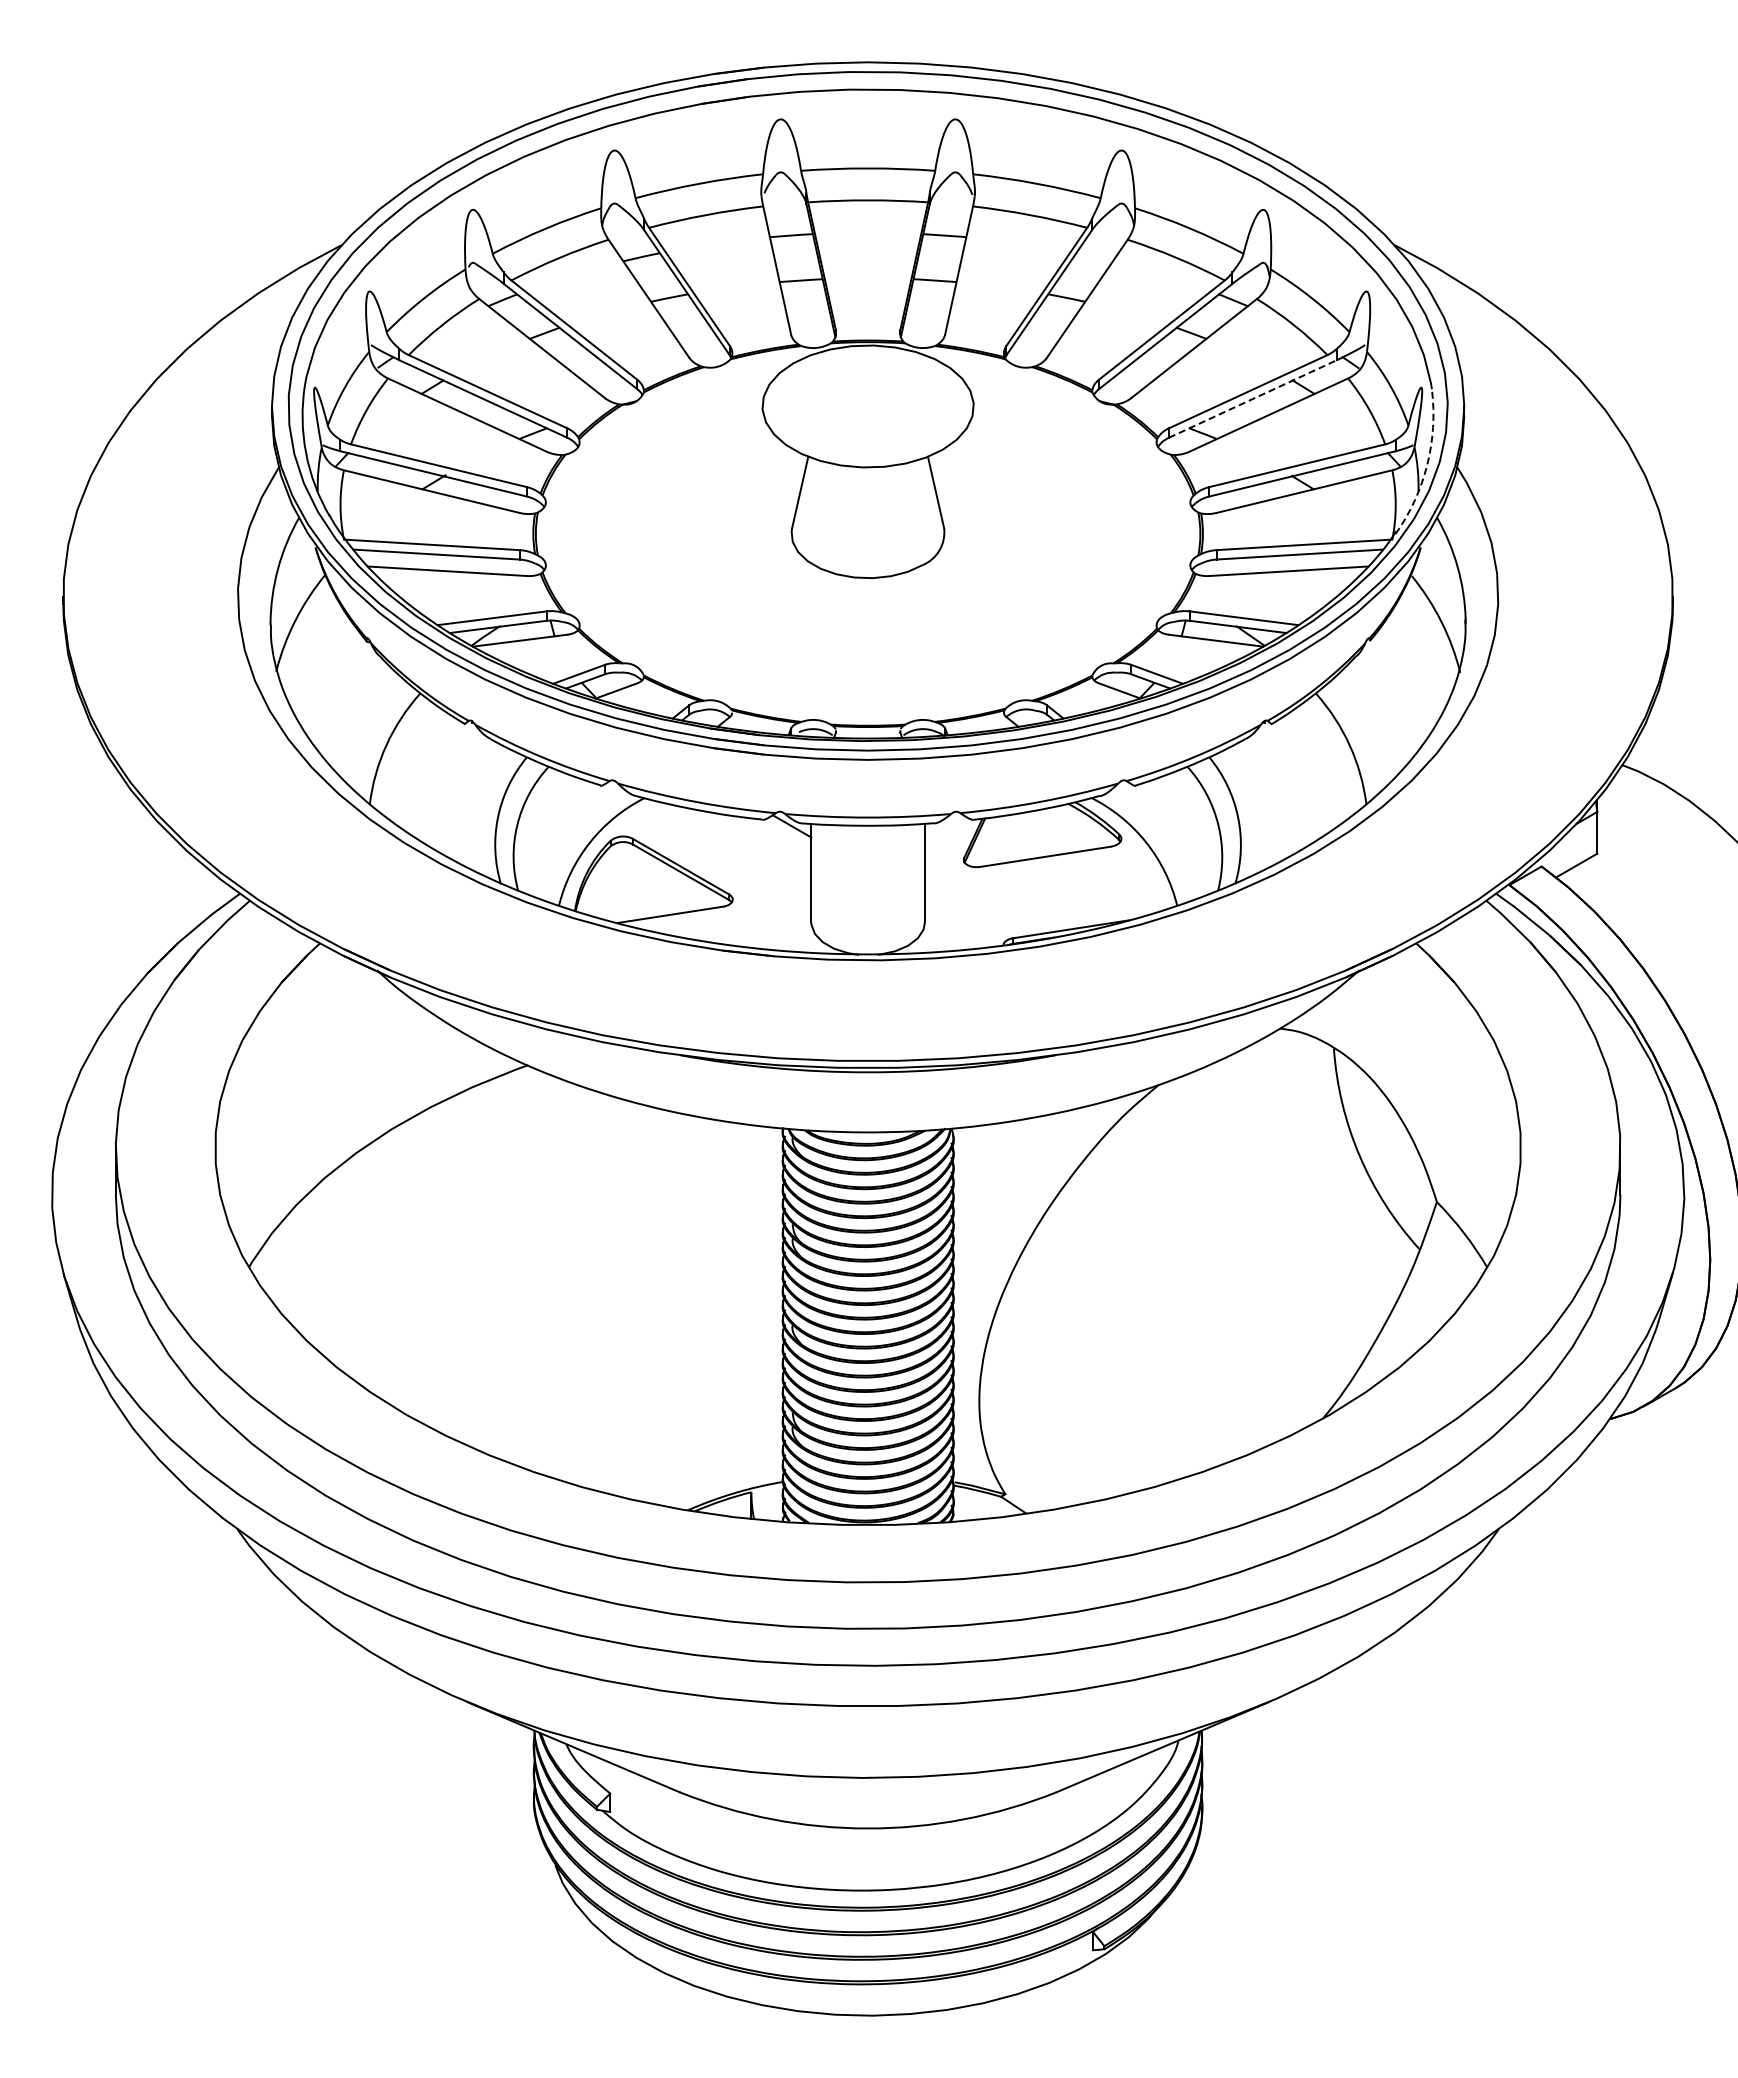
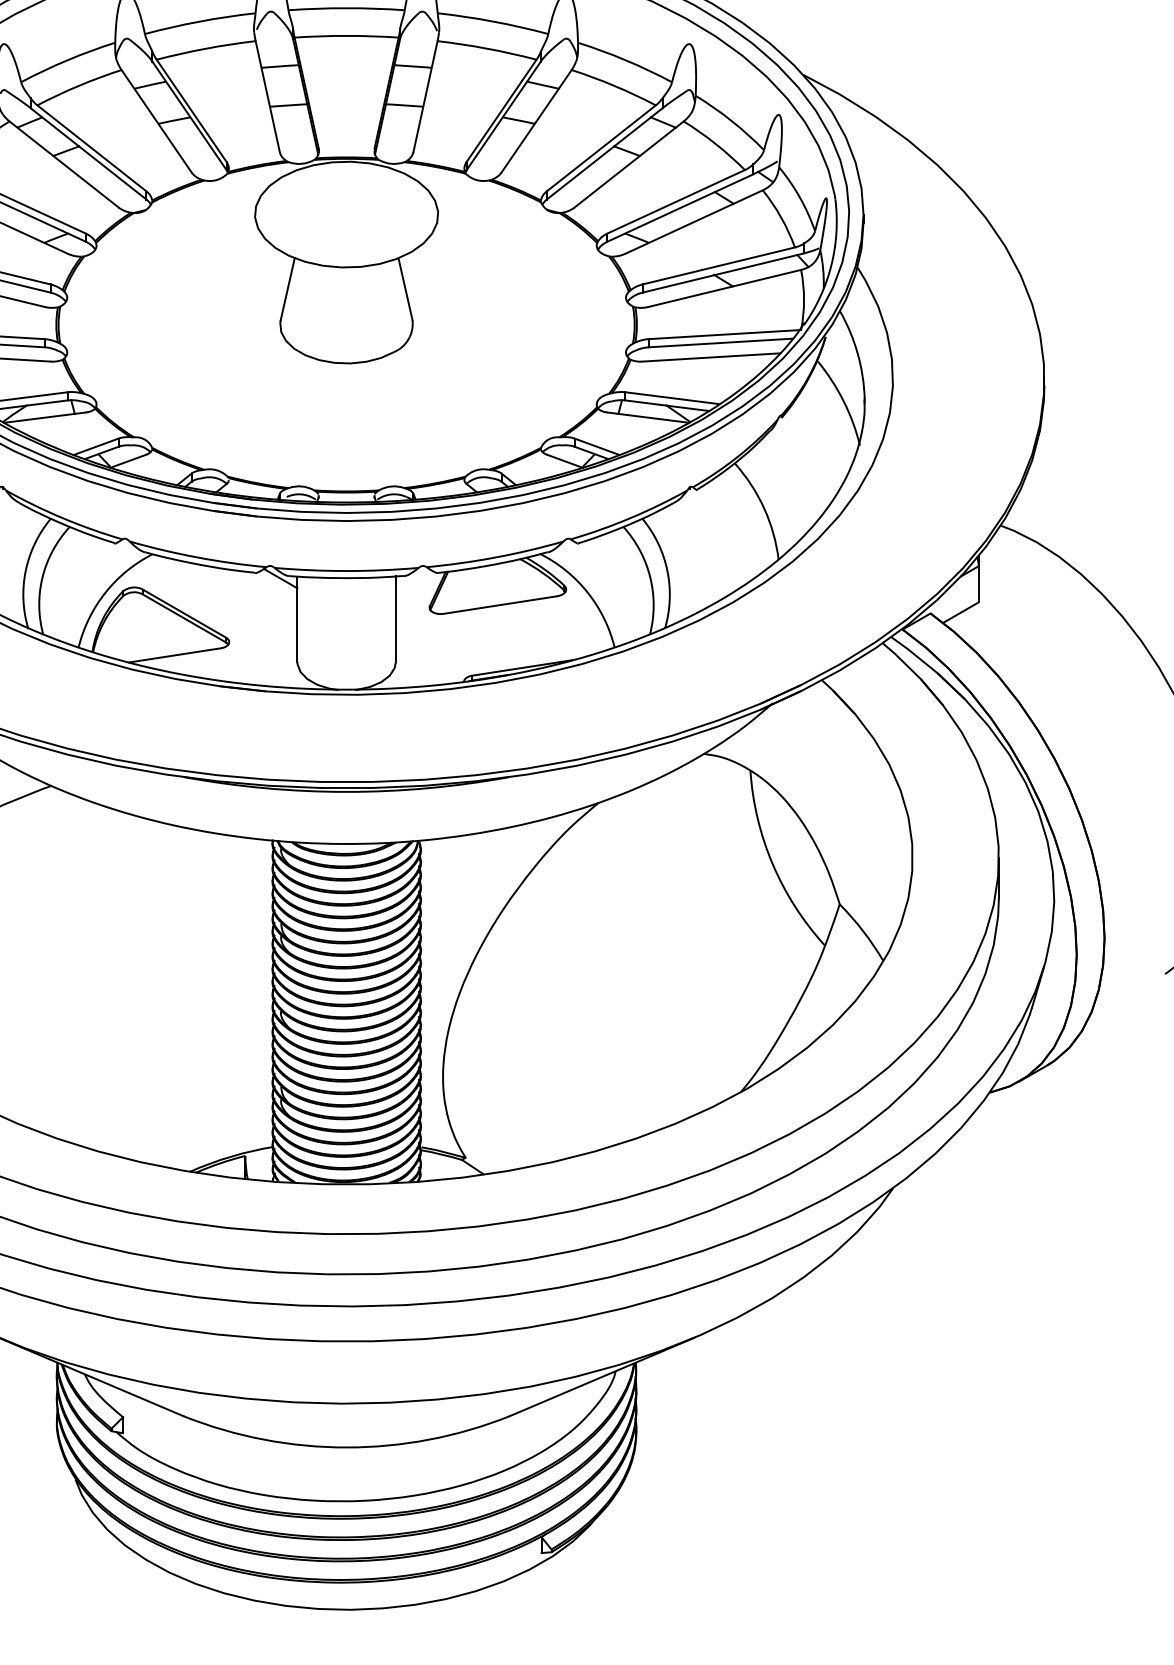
line: (1094, 257) -> (542, 85), added
line: (1253, 398) -> (680, 207), dashed -> solid
arc: (1427, 464) -> (831, 264), dashed -> solid

